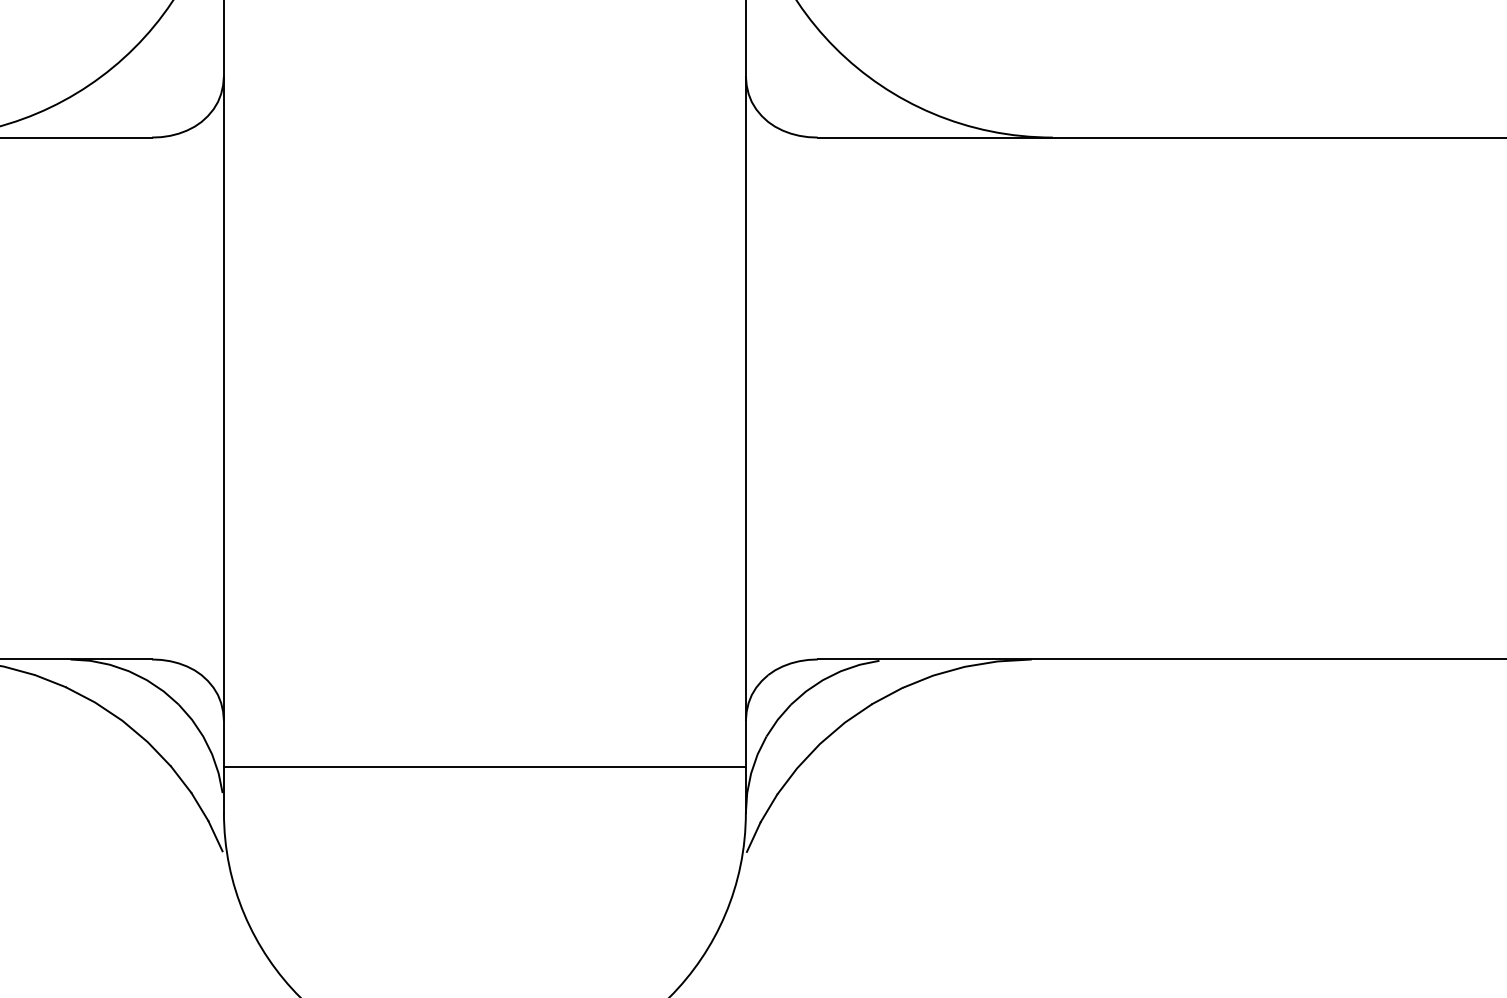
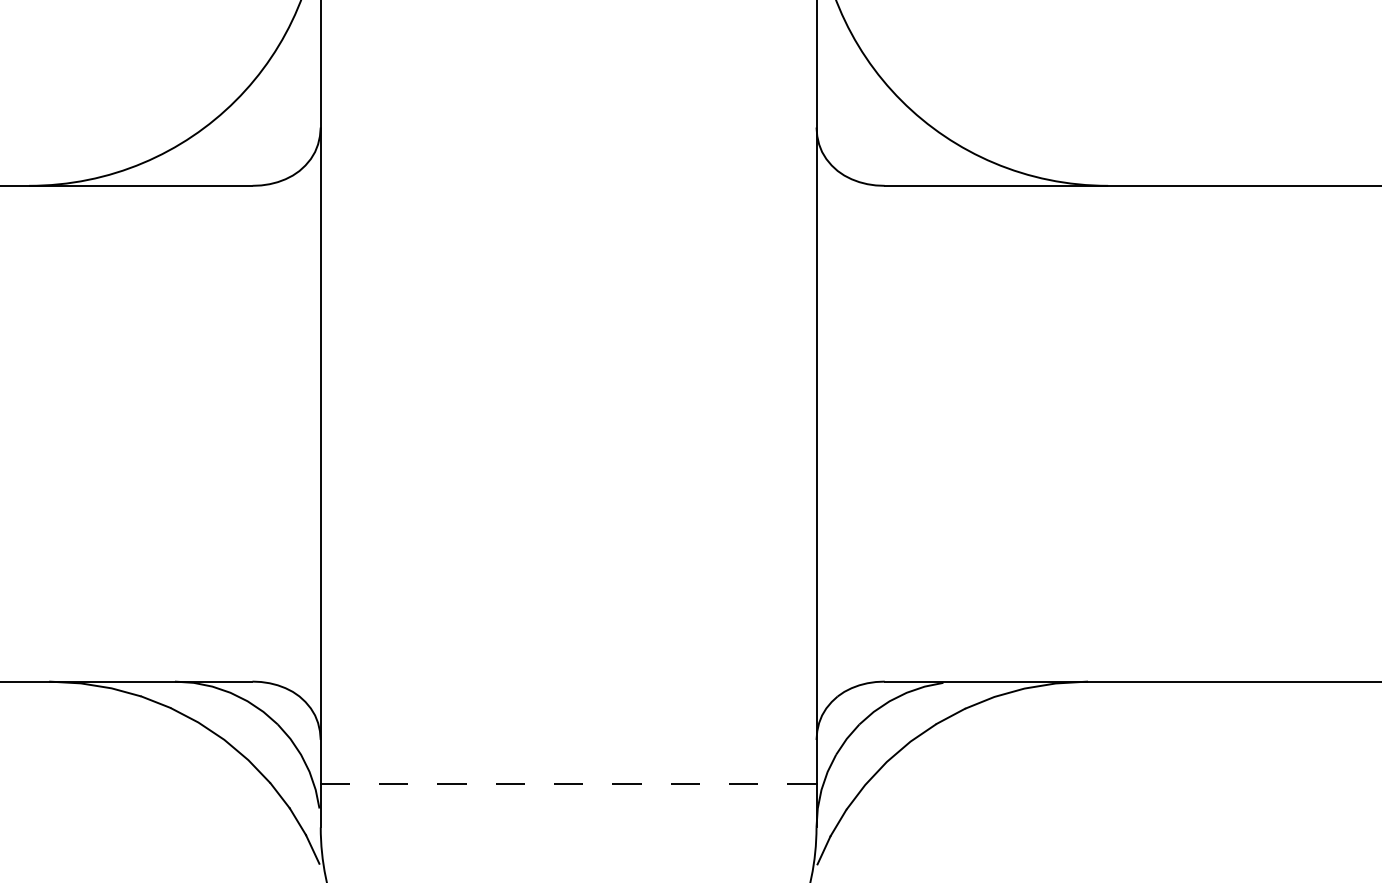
line: (484, 766) -> (568, 783), solid -> dashed

